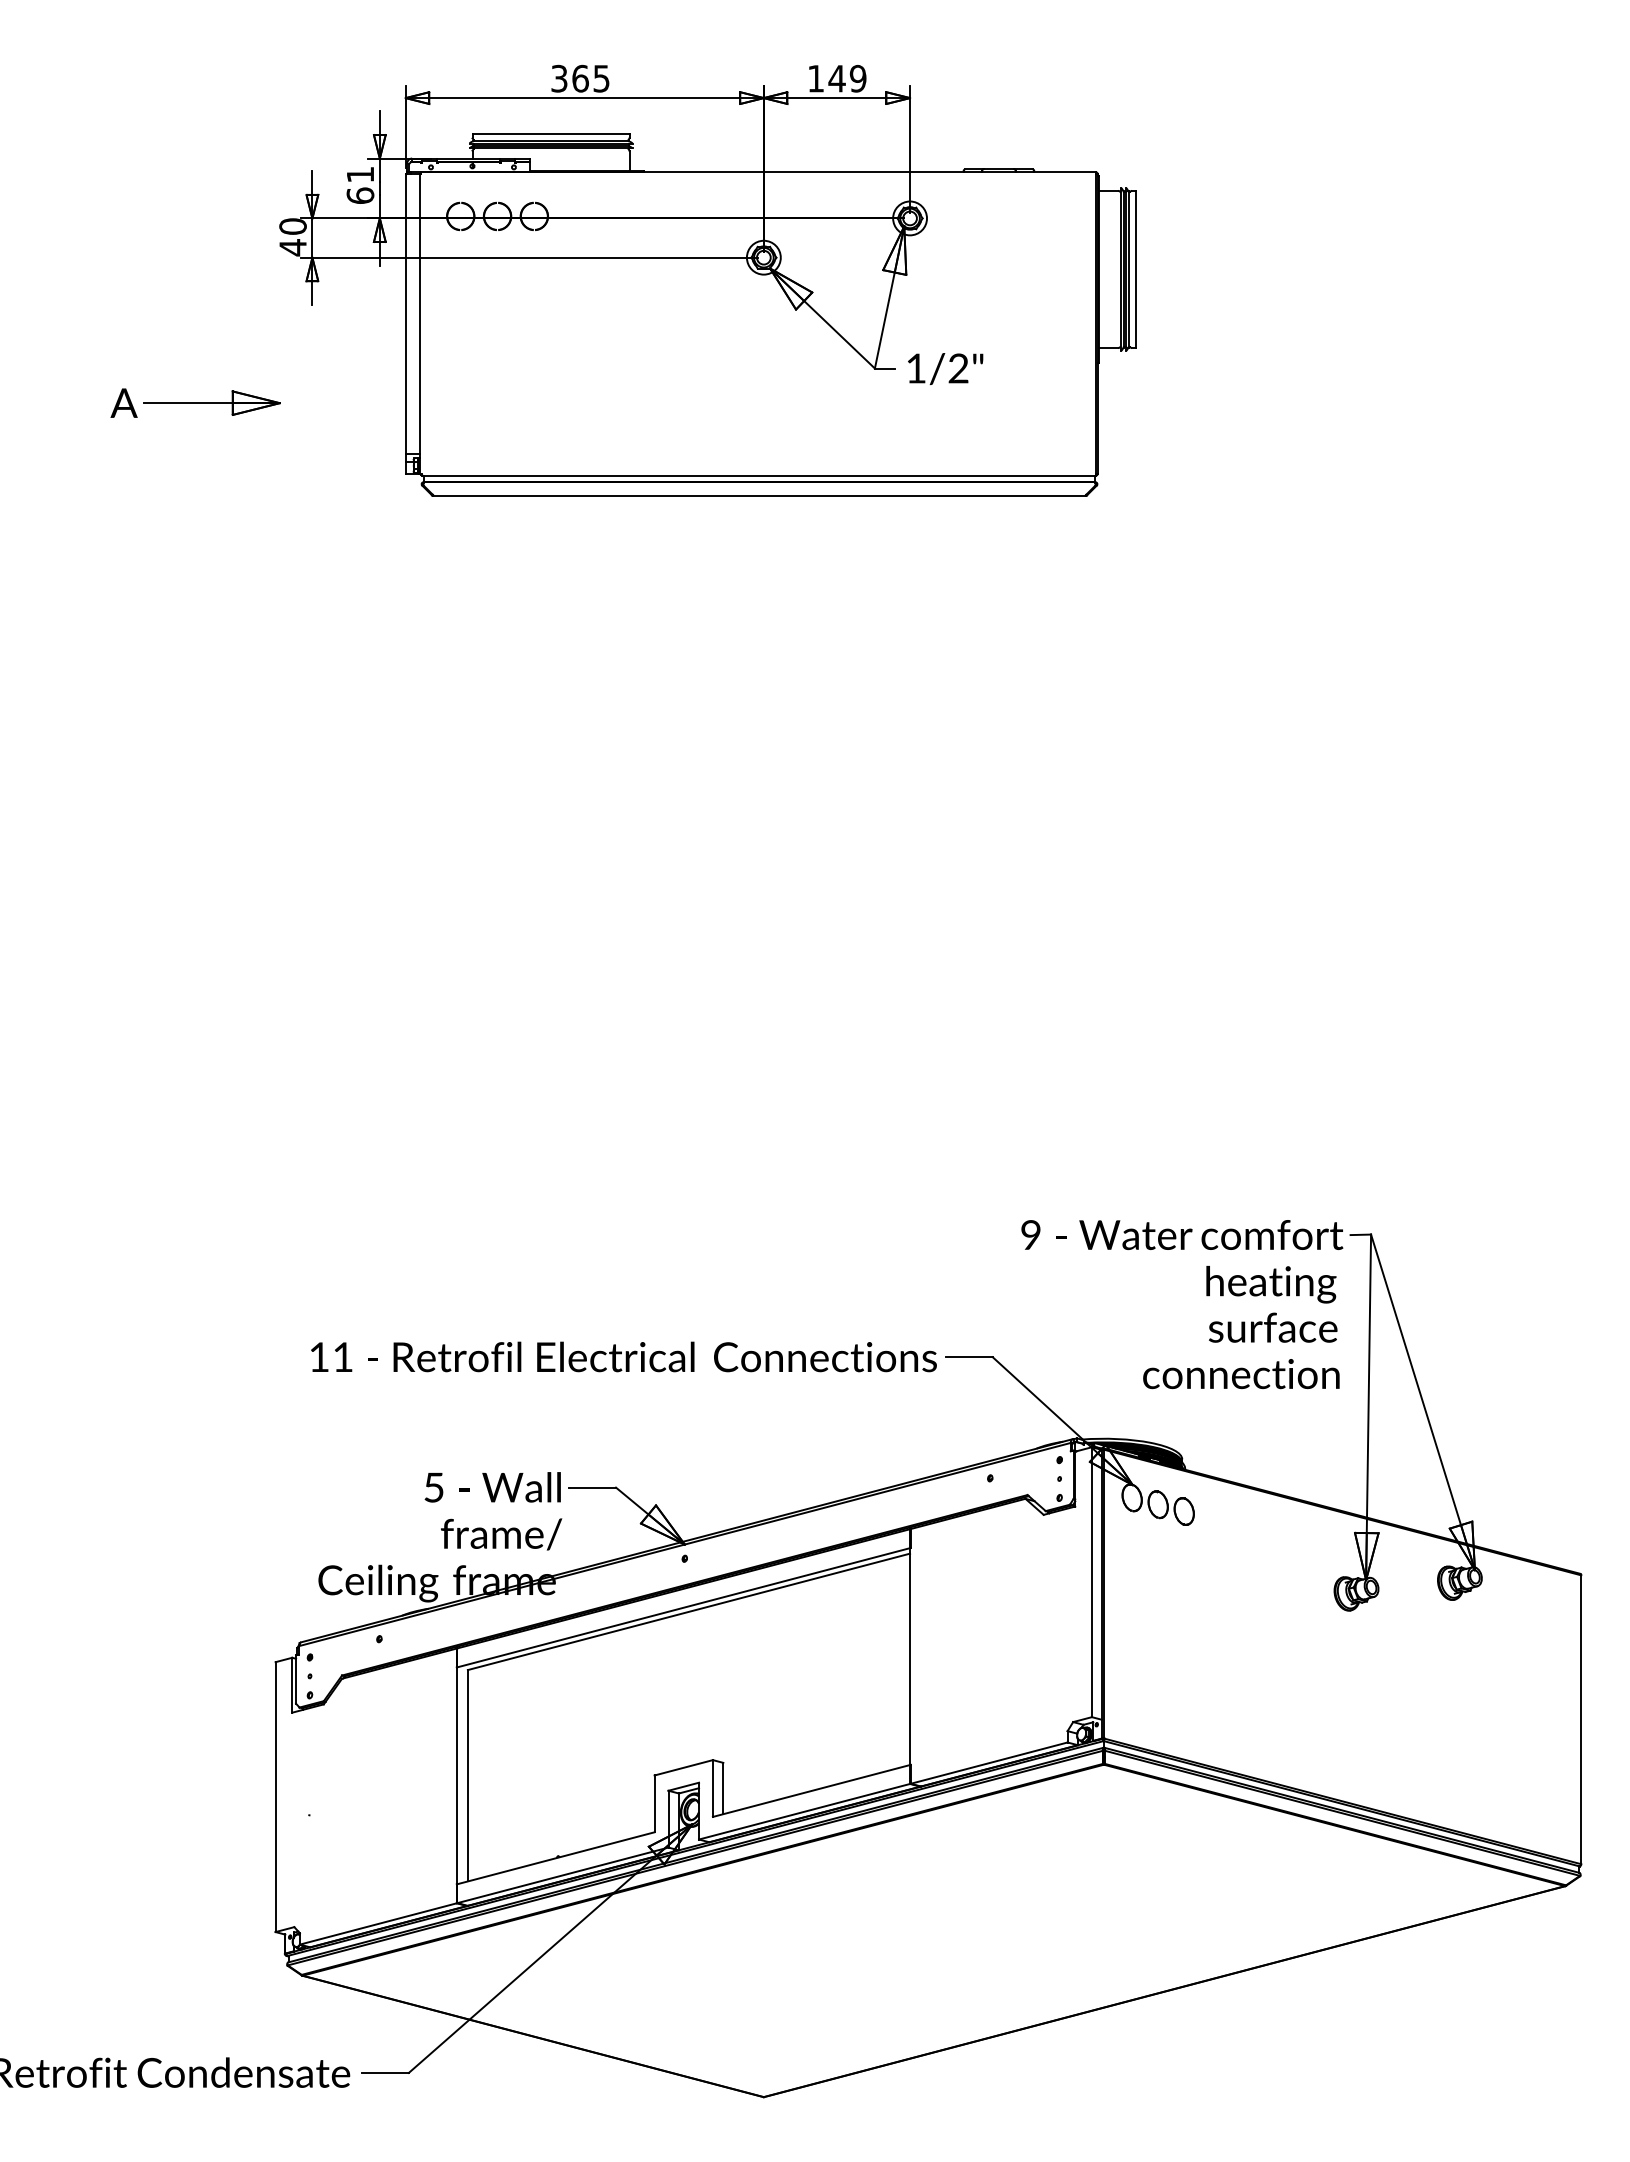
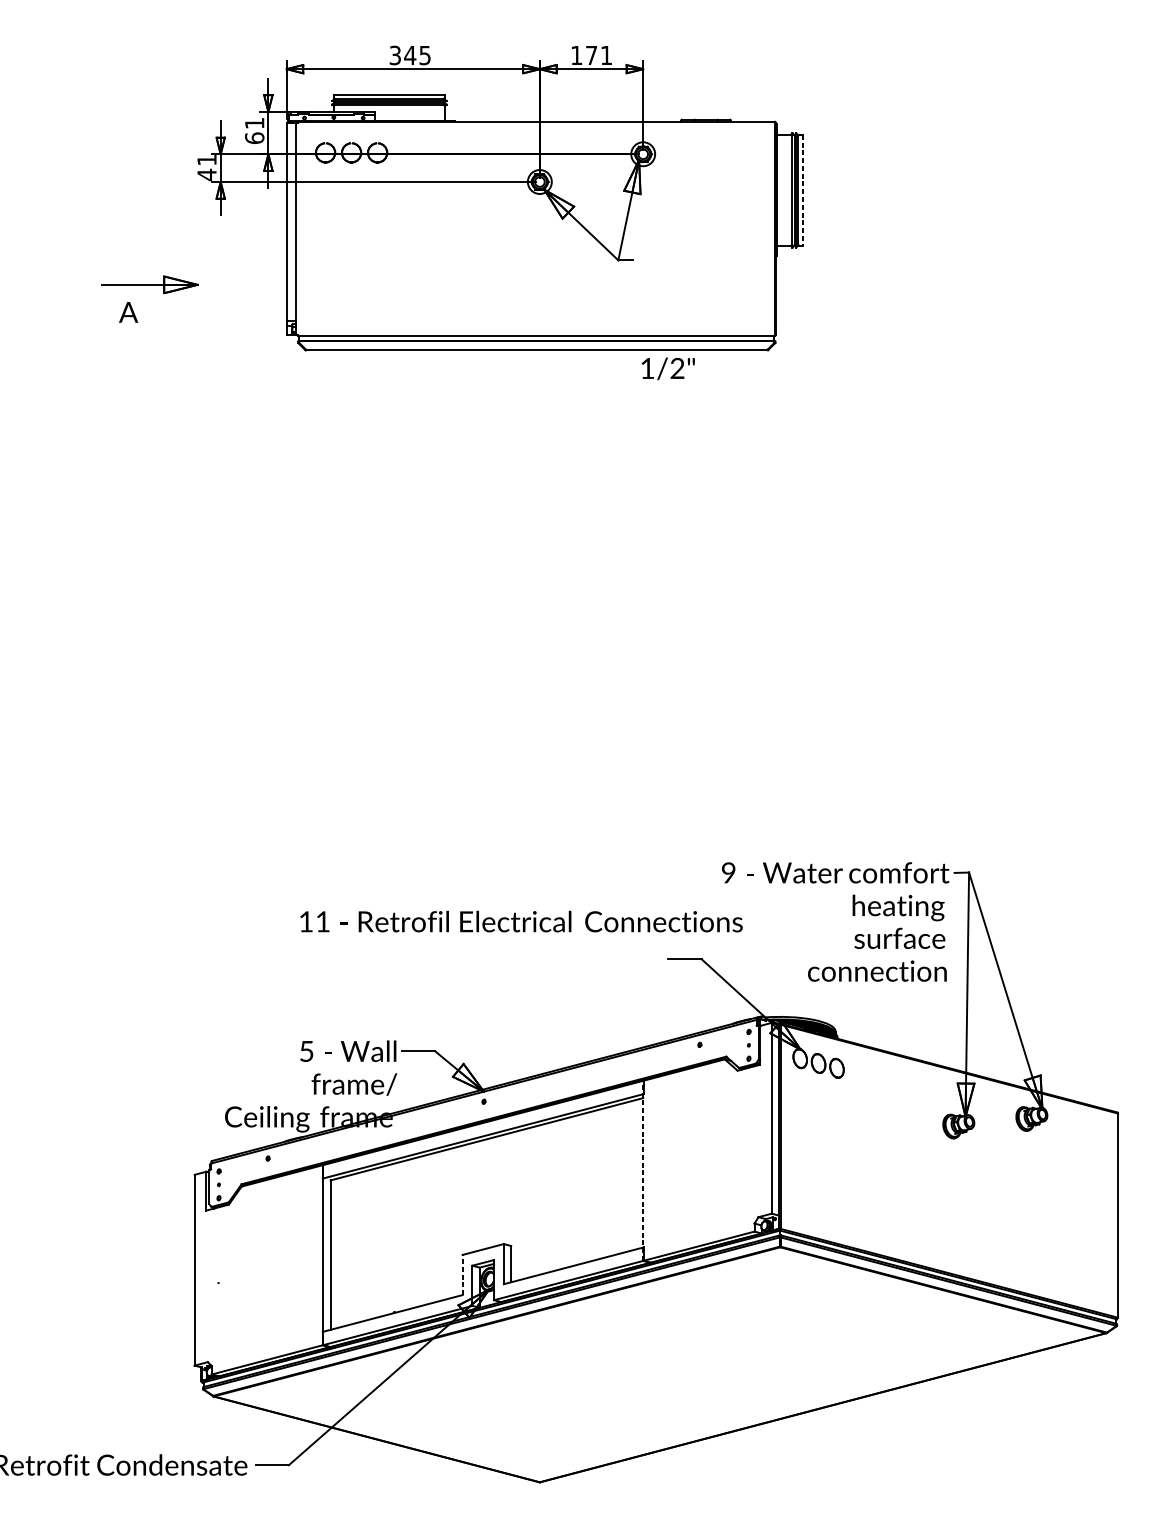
text: (580, 78) -> (410, 55), 365 -> 345
text: (847, 78) -> (598, 55), 149 -> 171
text: (292, 226) -> (206, 159), 40 -> 41
line: (1135, 269) -> (802, 190), solid -> dashed
text: (945, 368) -> (668, 368), moved
text: (123, 402) -> (128, 311), moved
text: (623, 1356) -> (521, 921), moved
line: (910, 1656) -> (643, 1170), solid -> dashed
line: (654, 1803) -> (462, 1274), solid -> dashed

